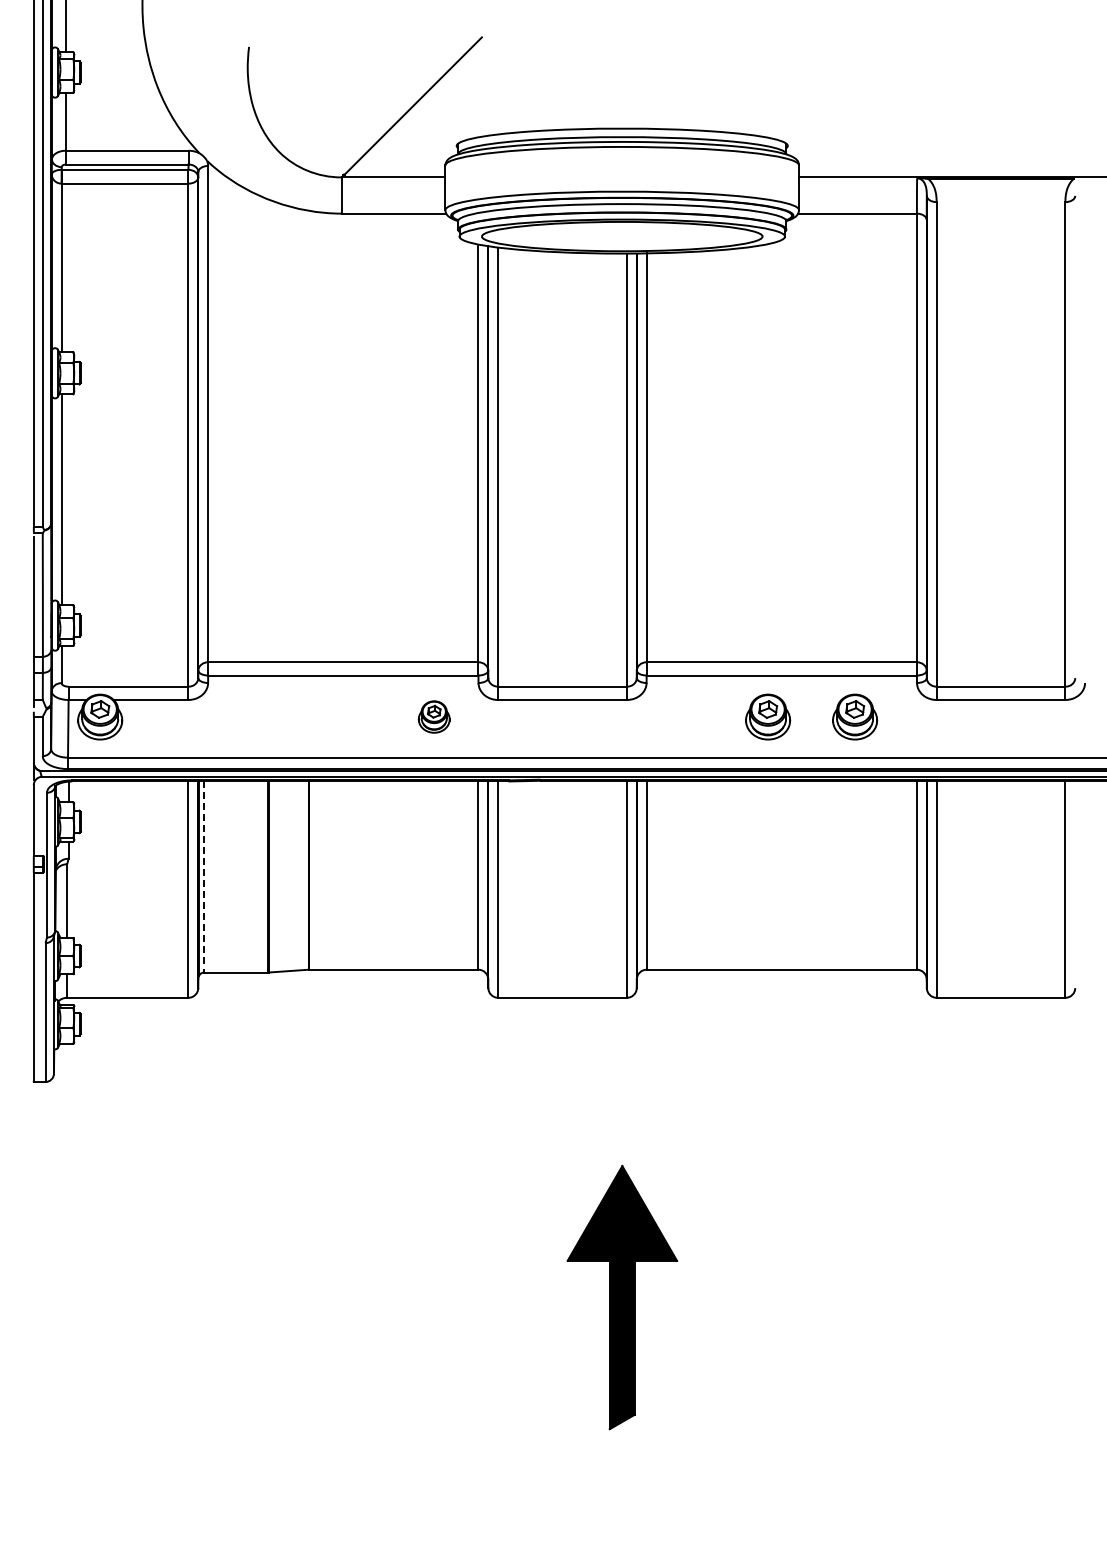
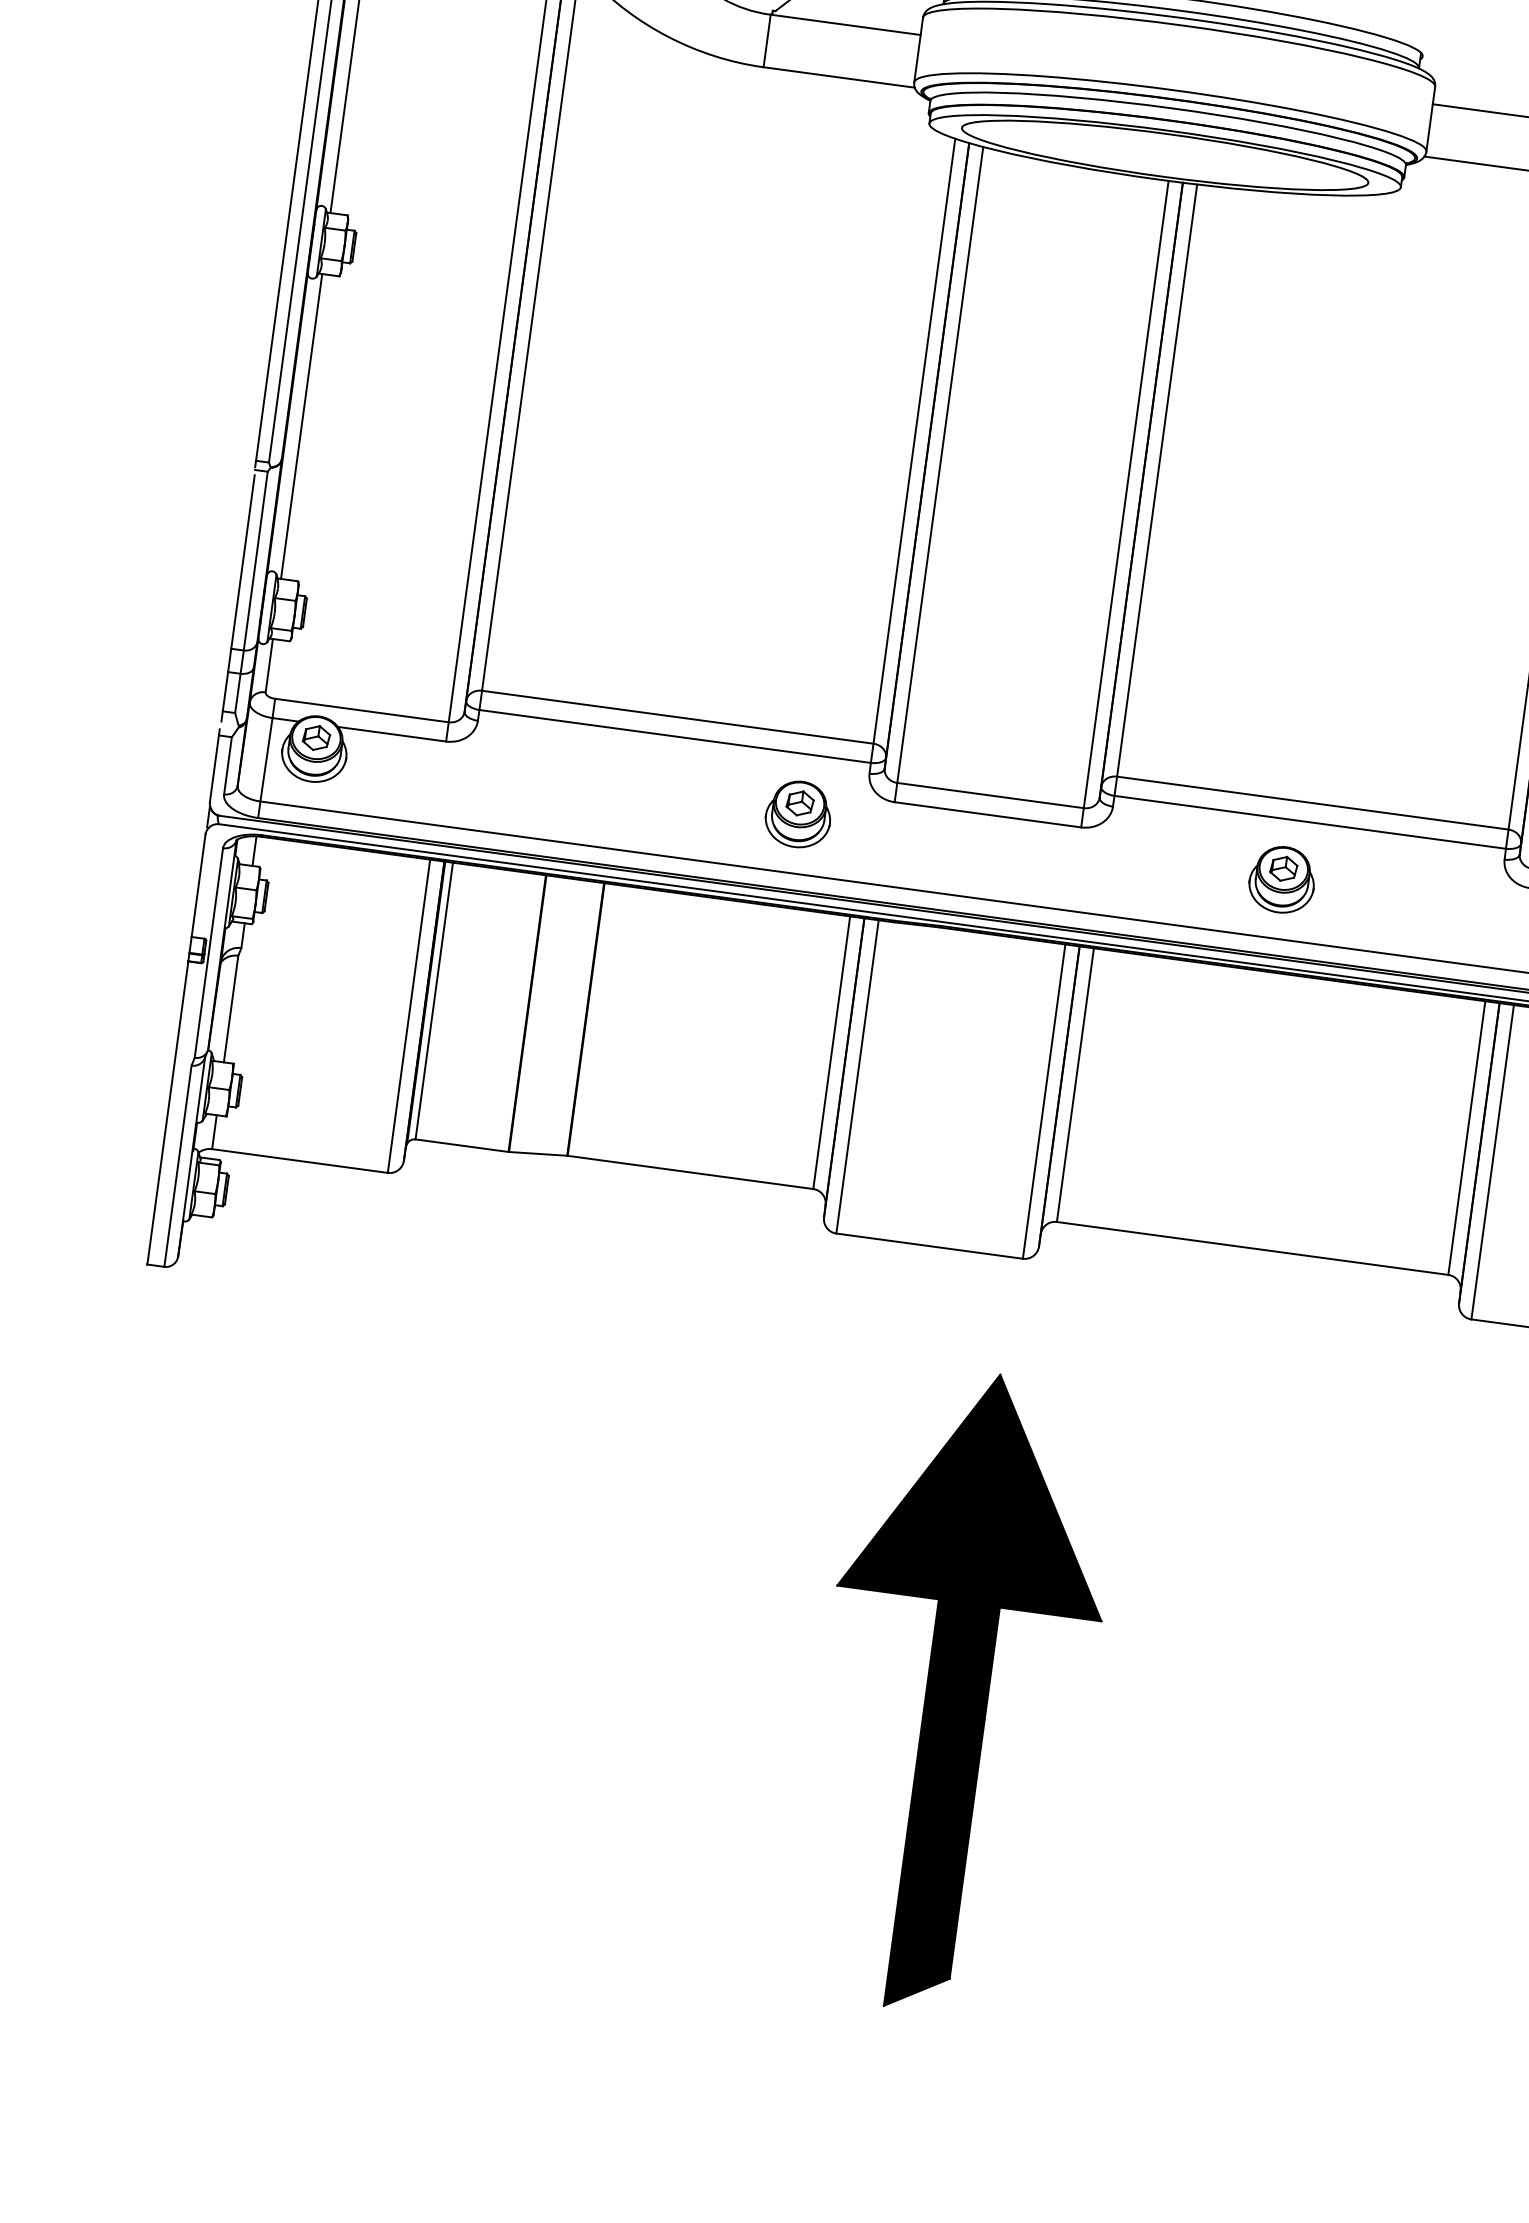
part: (434, 716) -> (799, 813), size x1.43
part: (855, 716) -> (1408, 896), removed
line: (204, 877) -> (434, 1001), dashed -> solid
part: (622, 1297) -> (957, 1691), size x1.67

